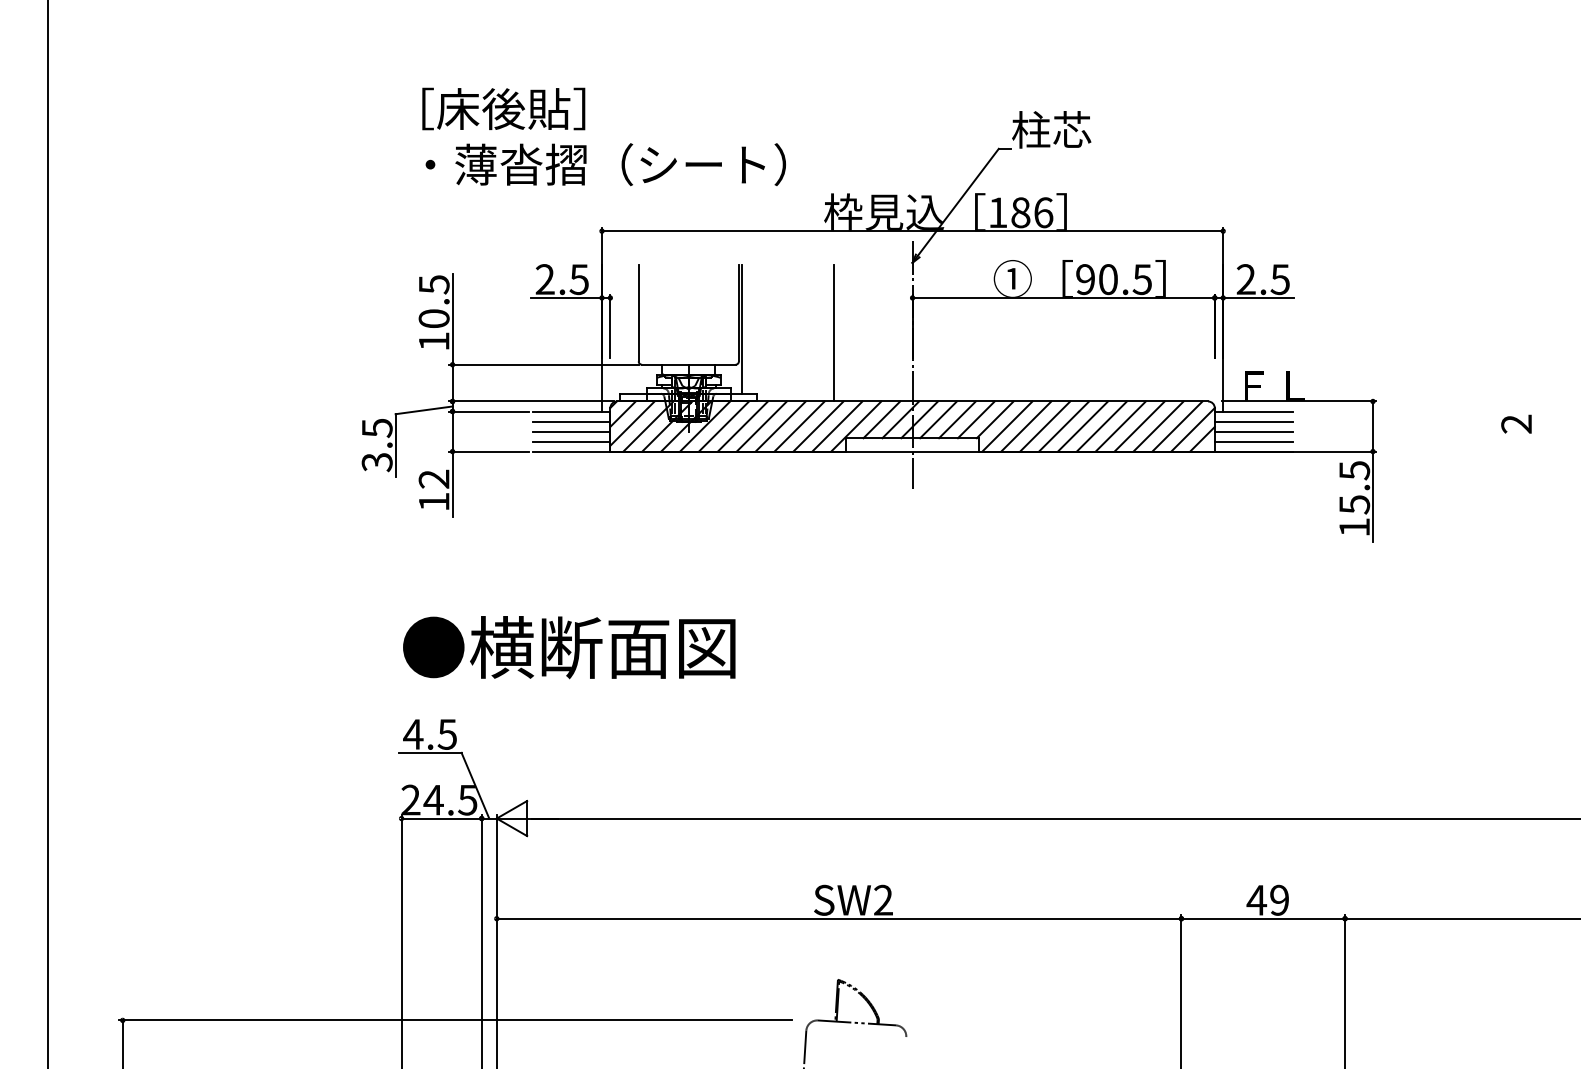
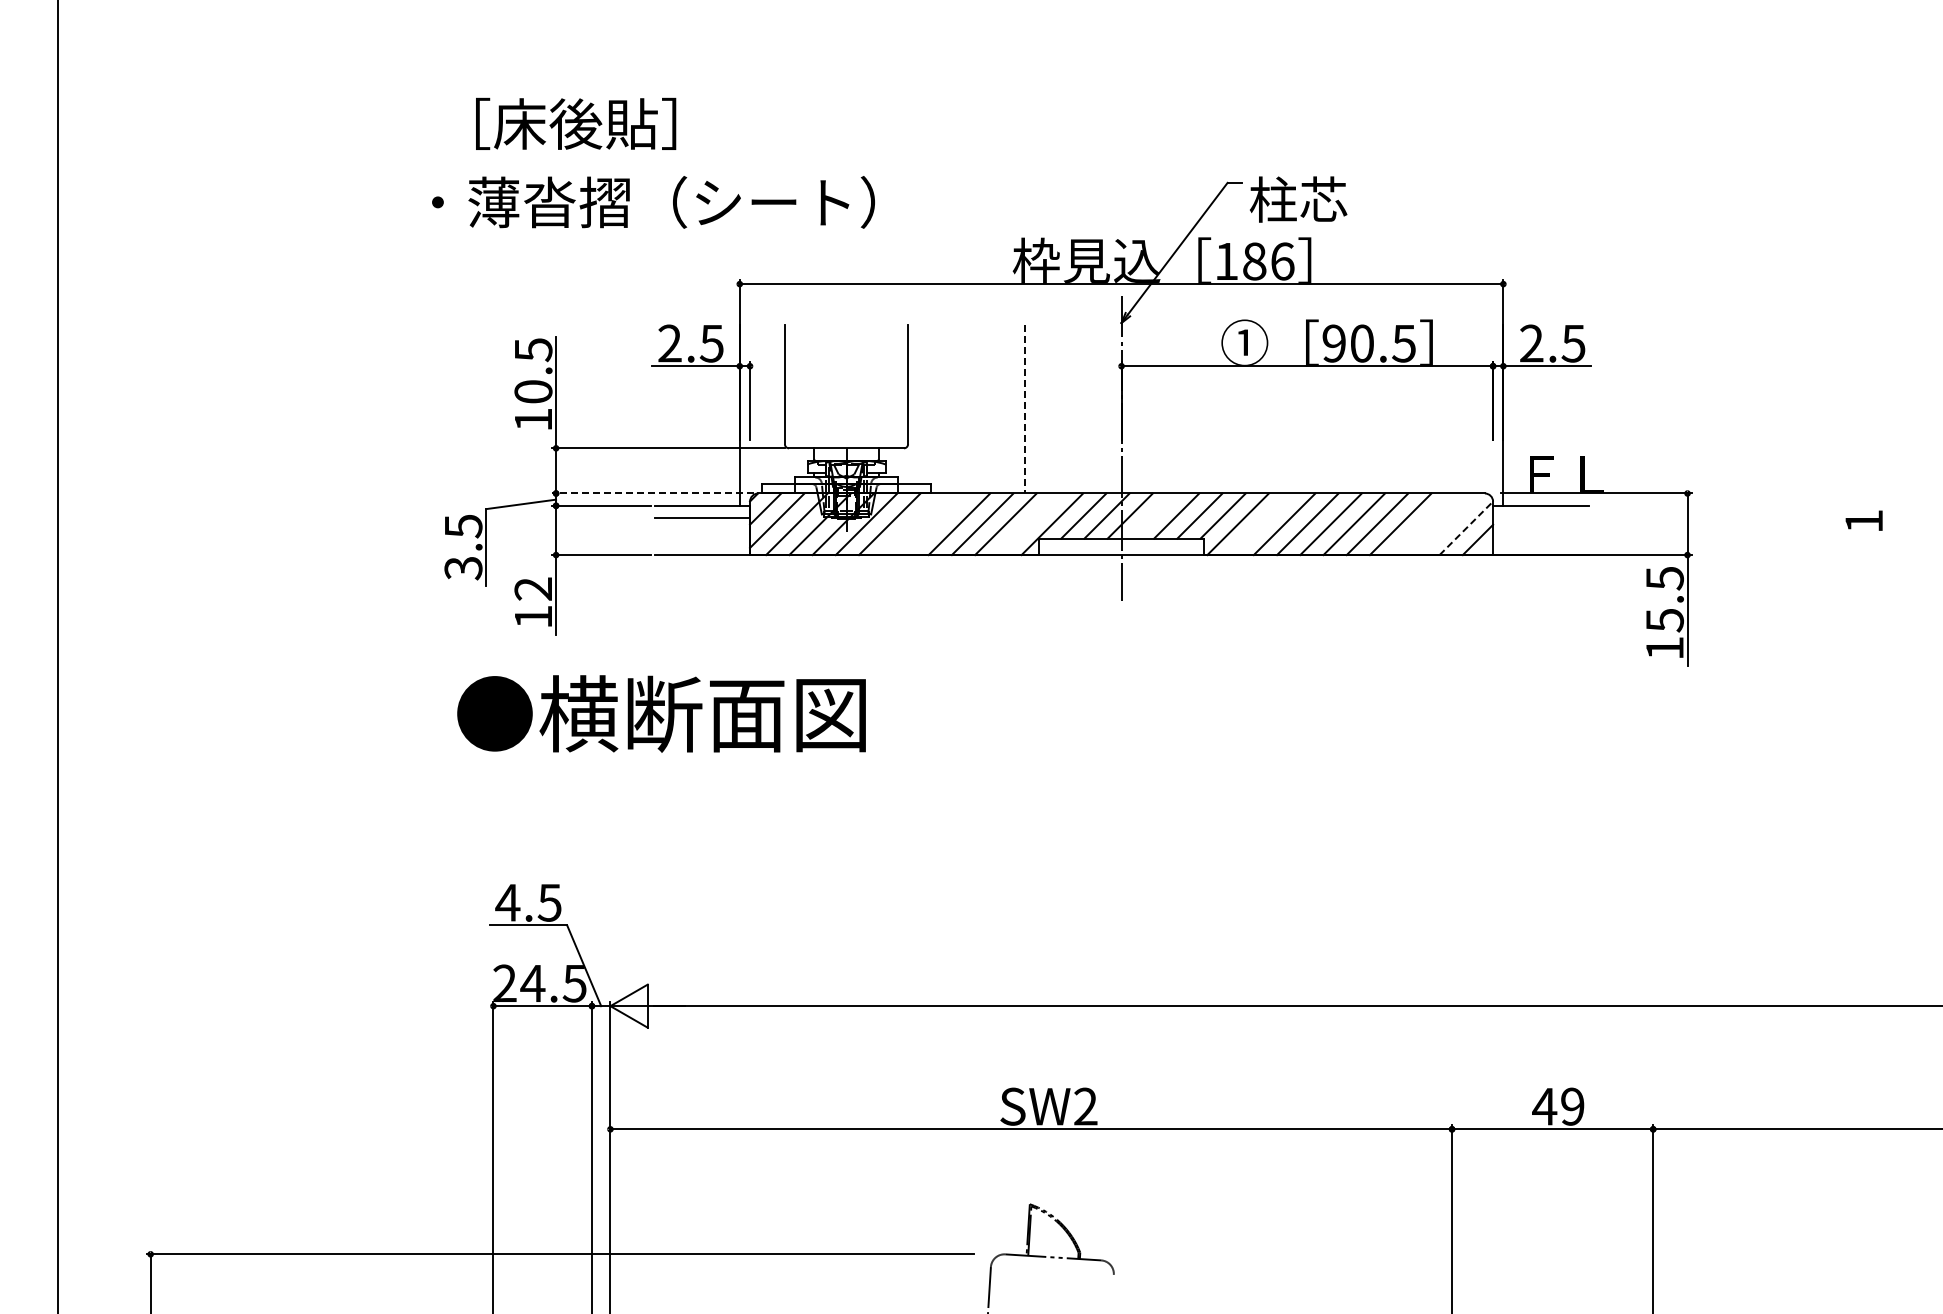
text: (504, 108) -> (576, 123), moved
text: (1051, 129) -> (1298, 199), moved
text: (605, 164) -> (653, 202), moved
line: (742, 329) -> (912, 404), removed
line: (834, 333) -> (1025, 409), solid -> dashed
line: (530, 401) -> (652, 493), solid -> dashed
line: (938, 419) -> (1153, 515), removed
line: (1254, 421) -> (1541, 518), removed
text: (1516, 423) -> (1863, 520), 2 -> 1
line: (742, 426) -> (912, 524), removed
line: (762, 426) -> (936, 524), removed
line: (836, 426) -> (1028, 524), removed
line: (1026, 426) -> (1261, 524), removed
line: (1158, 426) -> (1423, 524), removed
line: (1176, 426) -> (1446, 524), removed
line: (1193, 429) -> (1466, 528), solid -> dashed
line: (571, 431) -> (702, 530), removed
line: (1254, 431) -> (1541, 530), removed
line: (571, 441) -> (702, 542), removed
line: (1254, 441) -> (1541, 542), removed
text: (569, 647) -> (661, 713), moved

